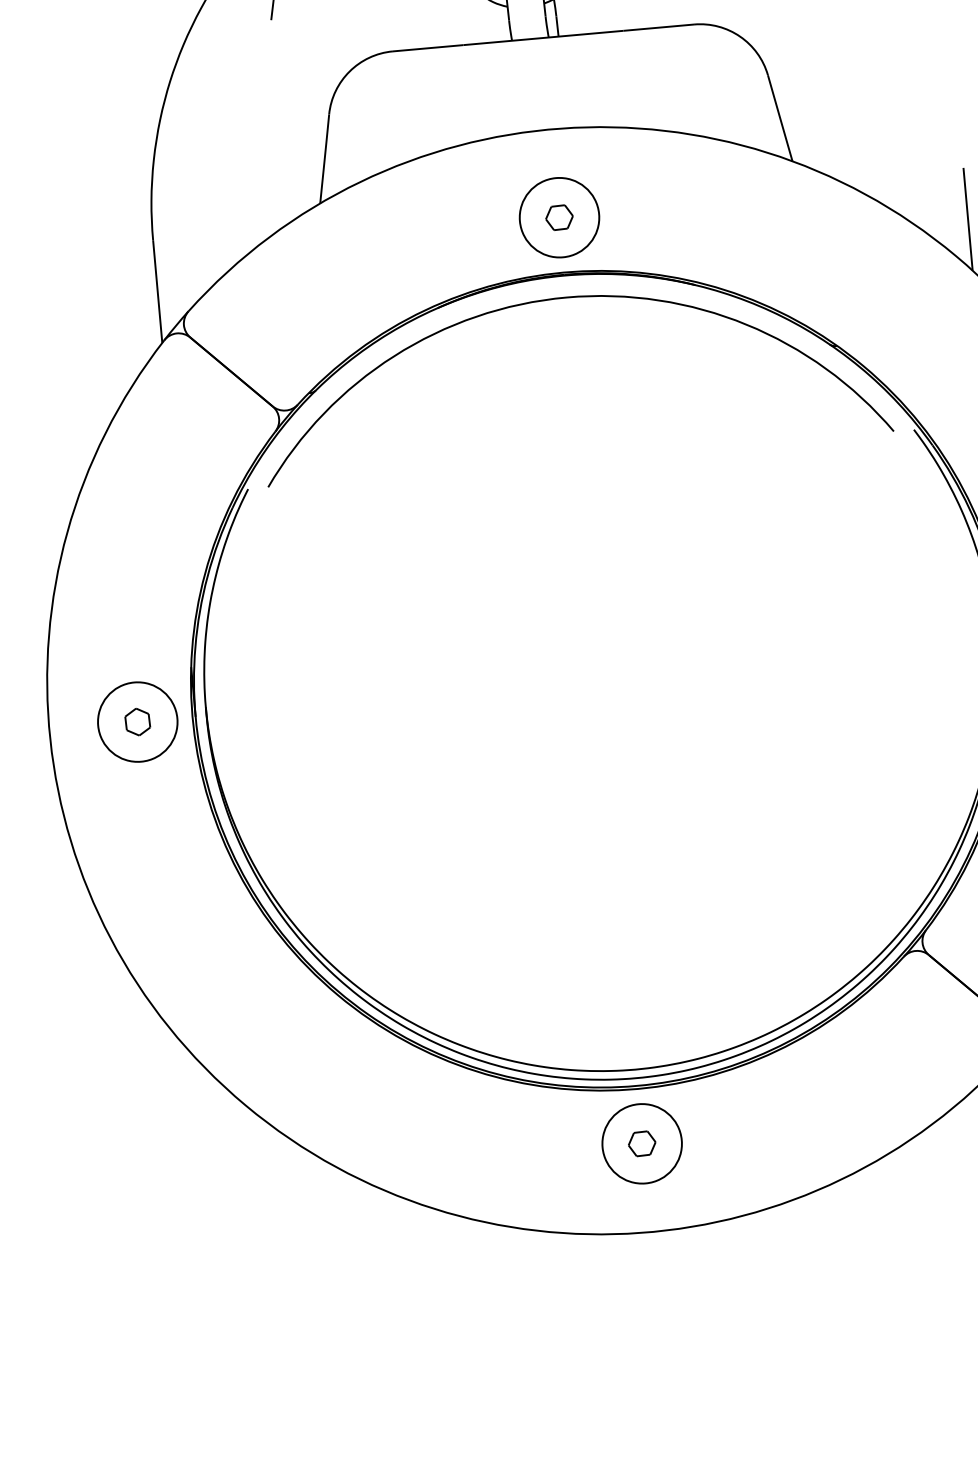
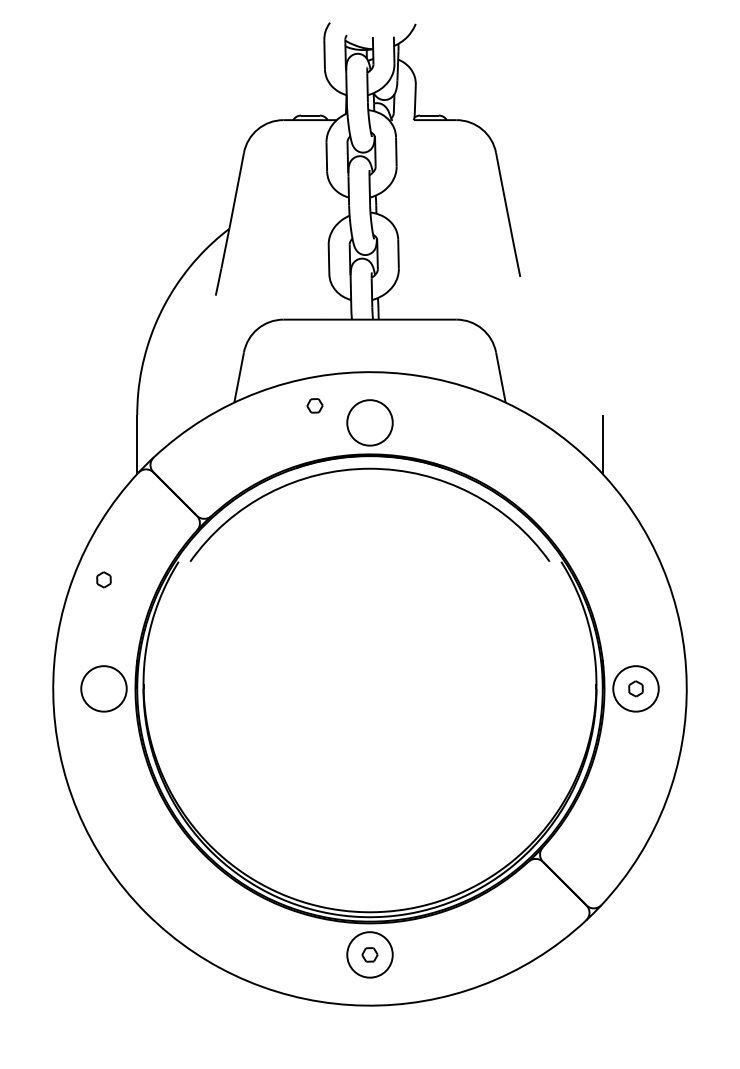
part: (558, 217) -> (314, 405), moved
part: (136, 721) -> (103, 579), moved

